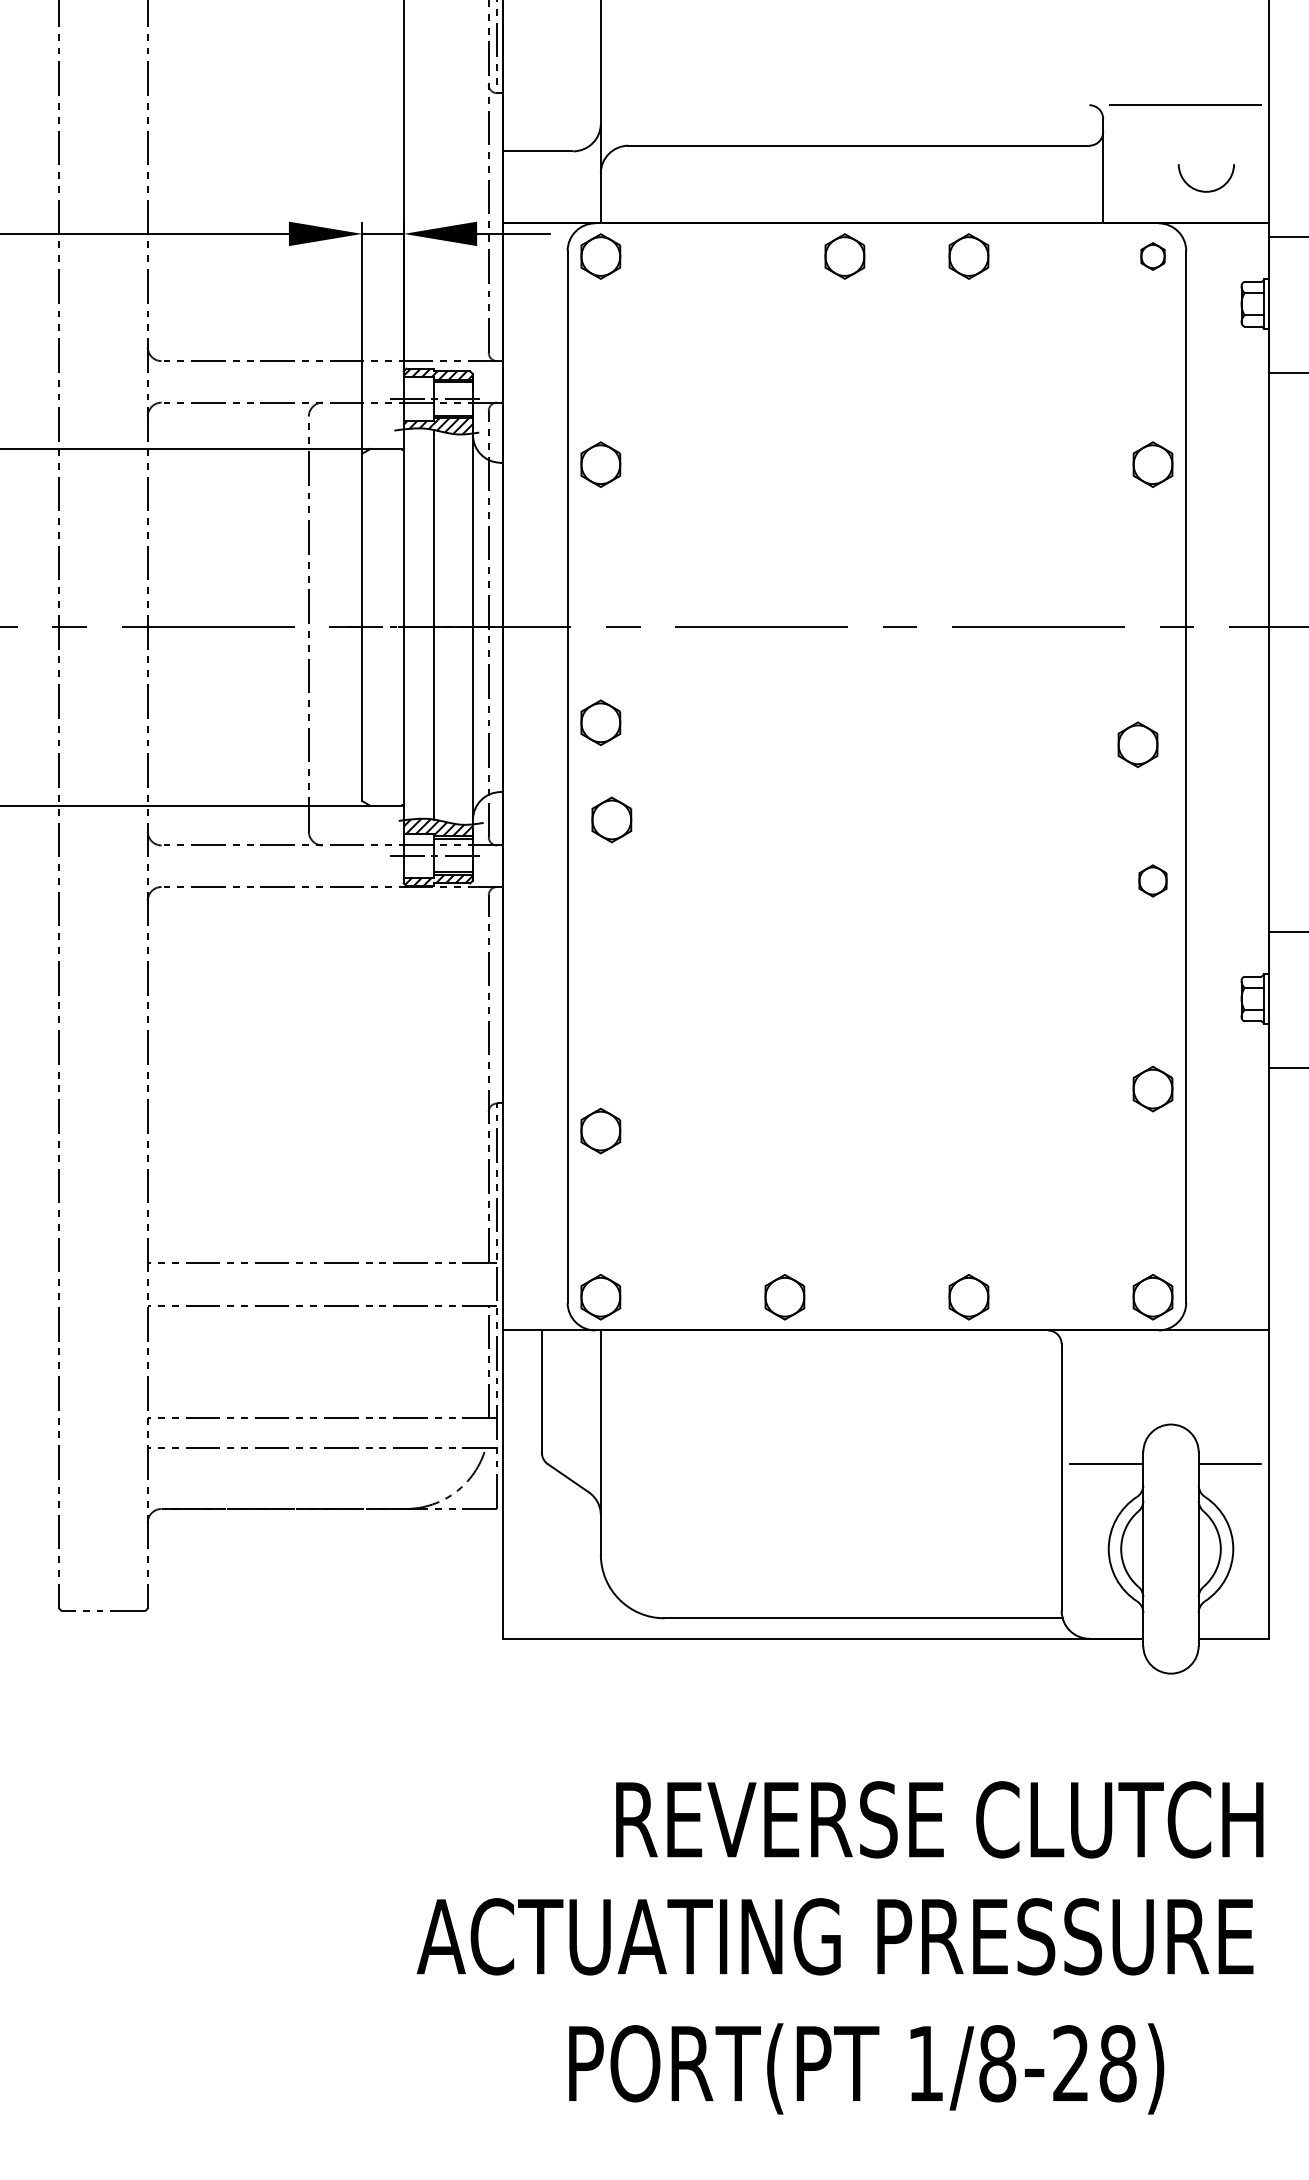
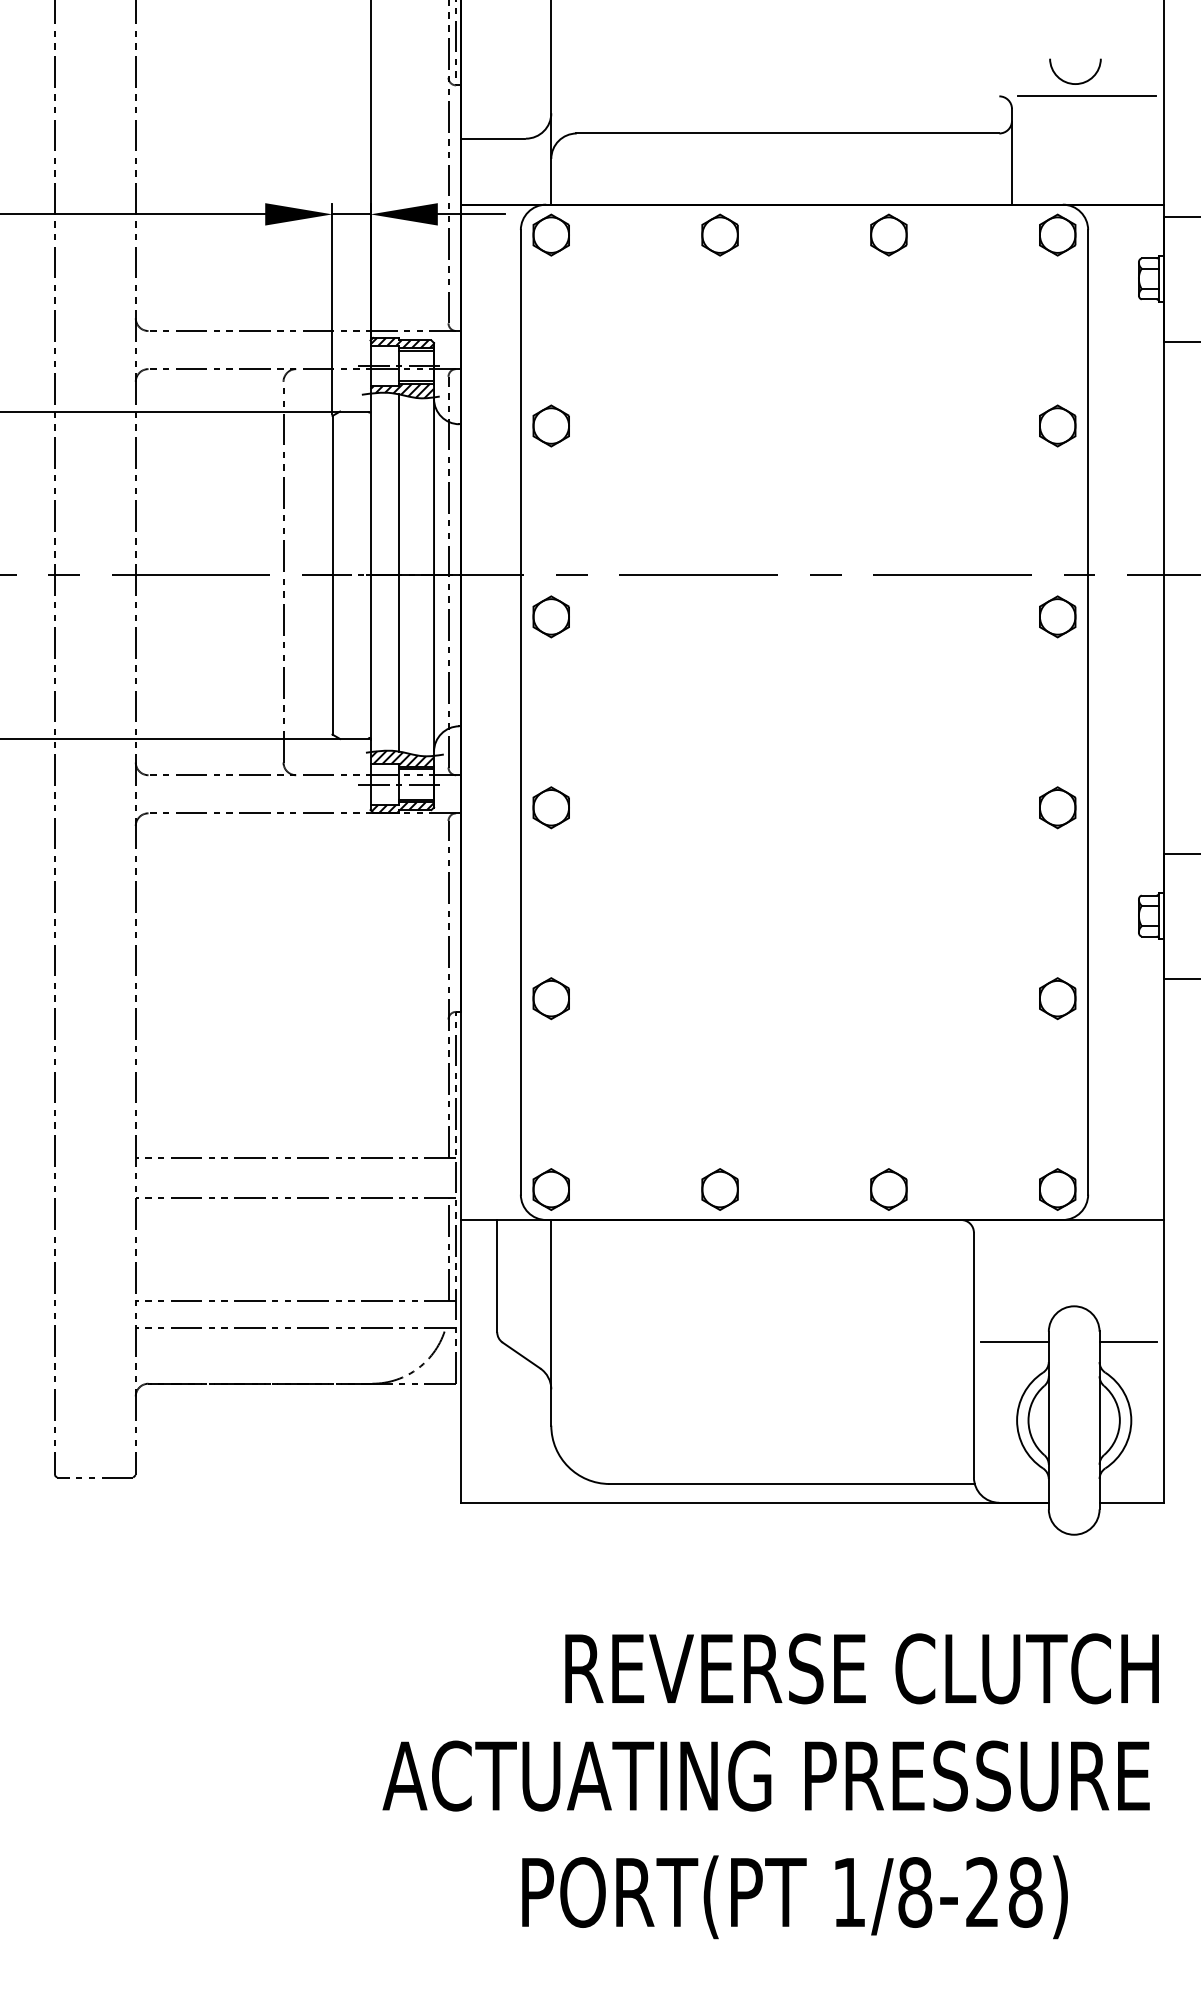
arc: (1205, 190) -> (1074, 82), moved
part: (844, 256) -> (719, 235), moved
part: (1152, 256) -> (1057, 235), size x1.67
part: (600, 722) -> (550, 616), moved
part: (1137, 744) -> (1057, 616), moved
part: (611, 819) -> (550, 807), moved
part: (1152, 880) -> (1057, 807), size x1.43
part: (600, 1130) -> (550, 998), moved

